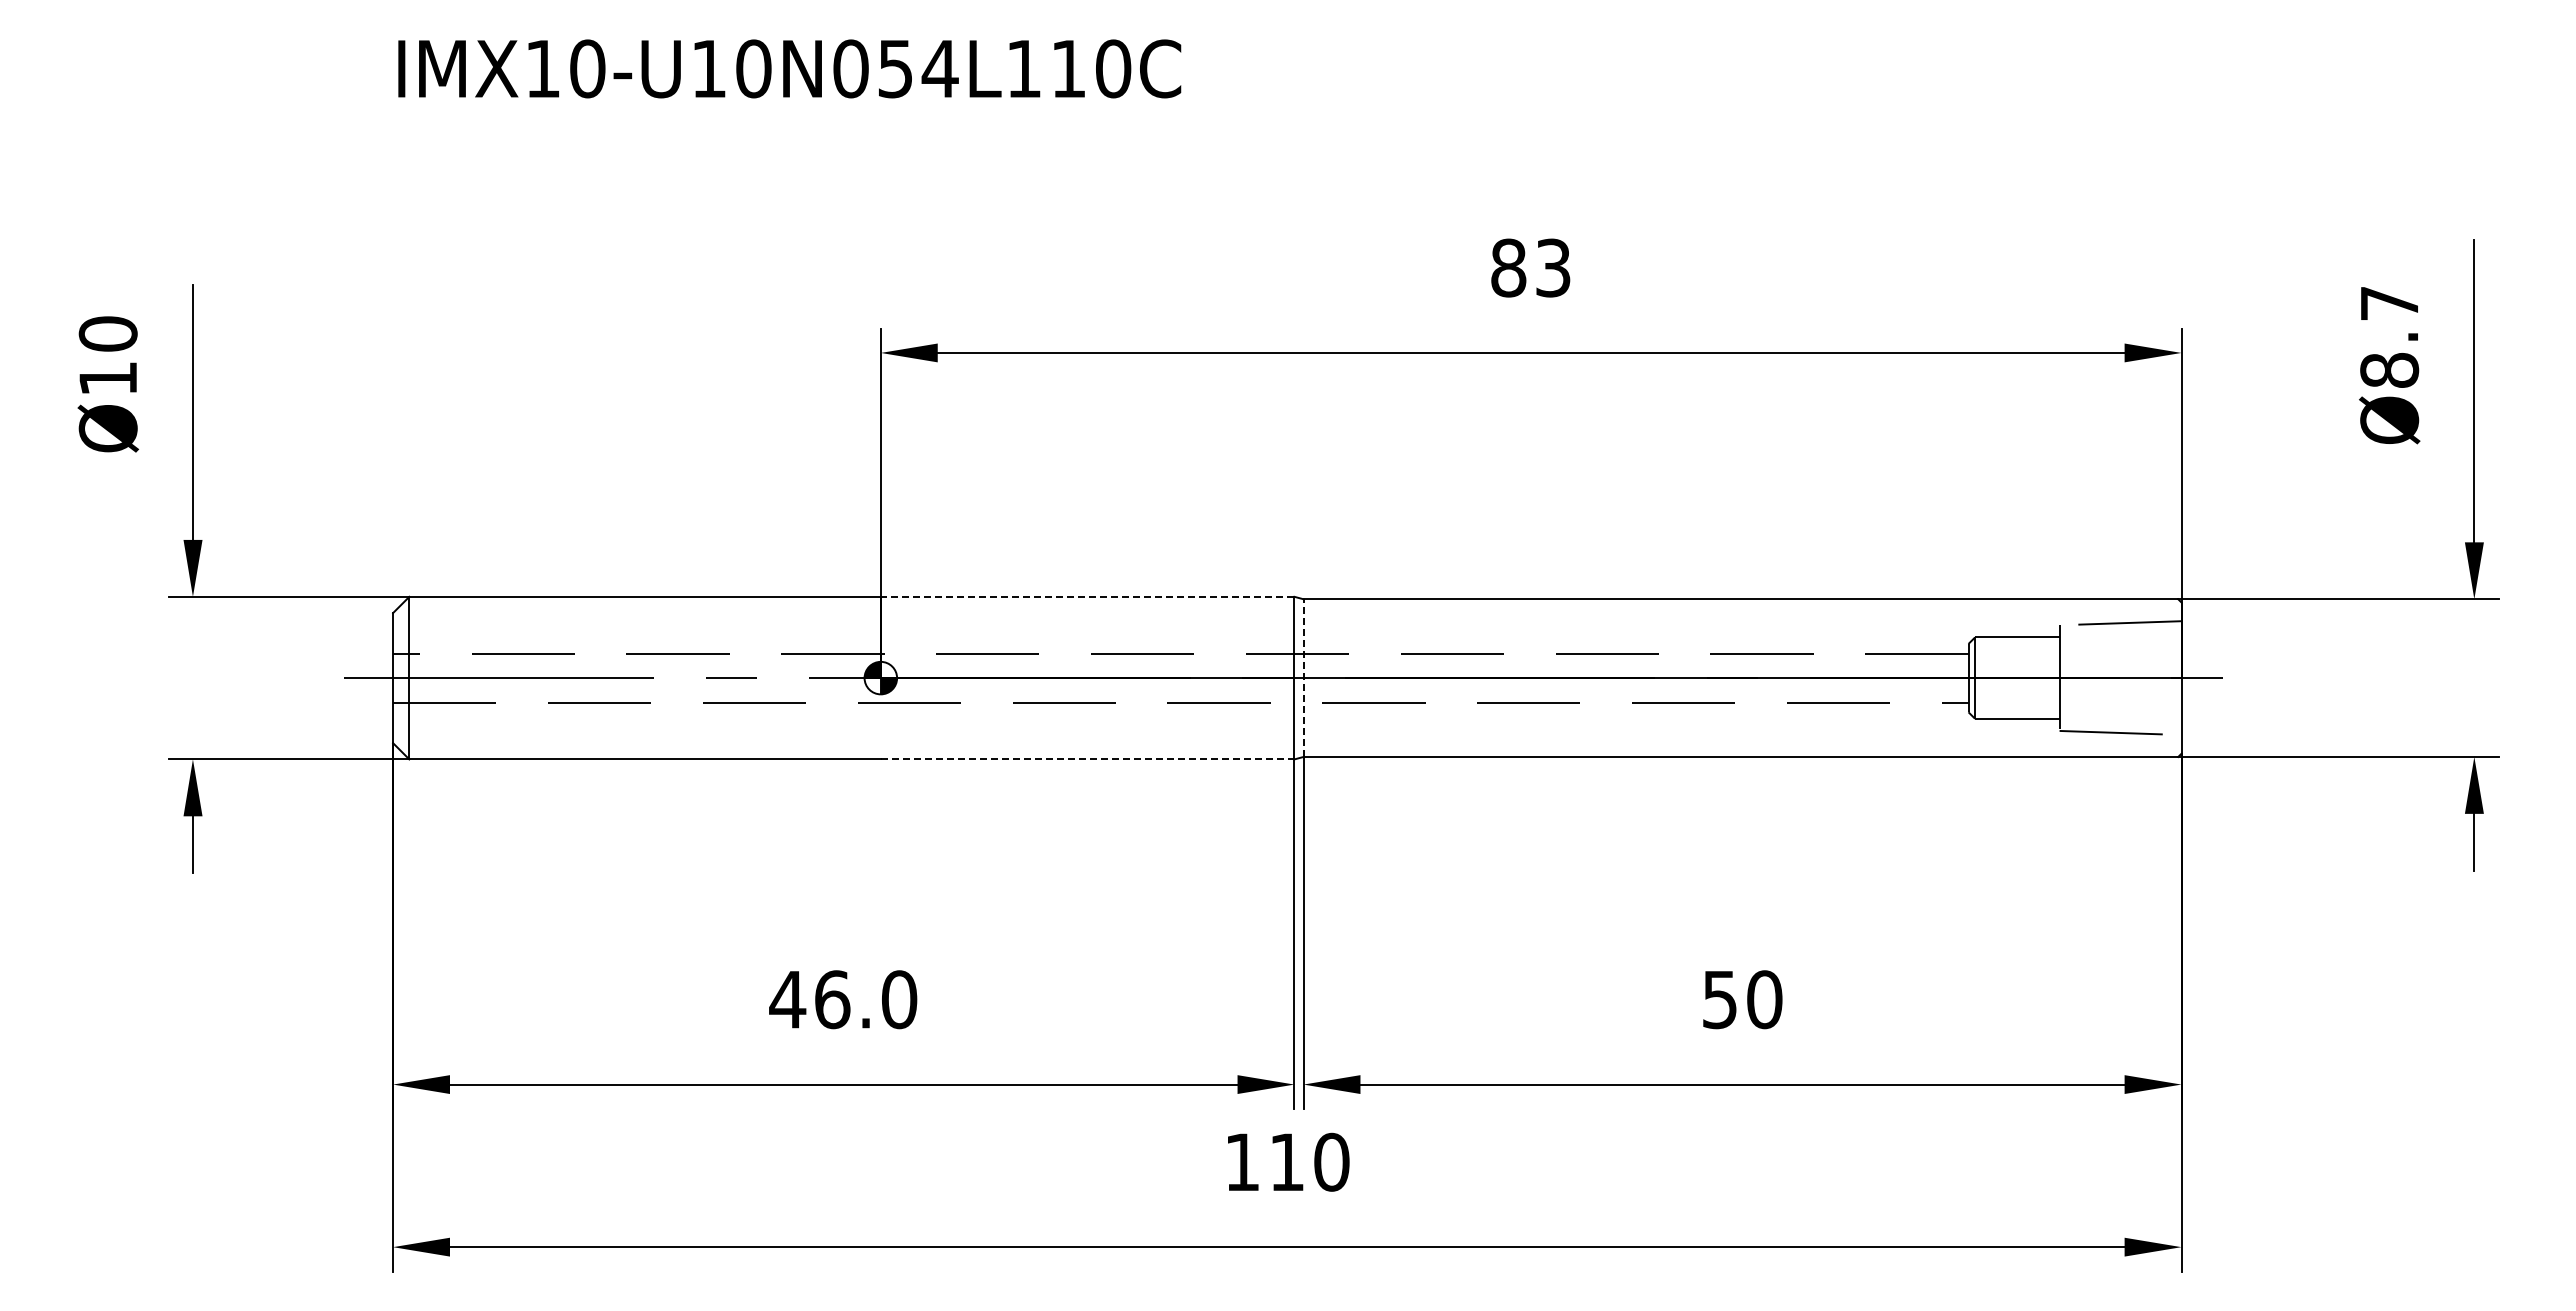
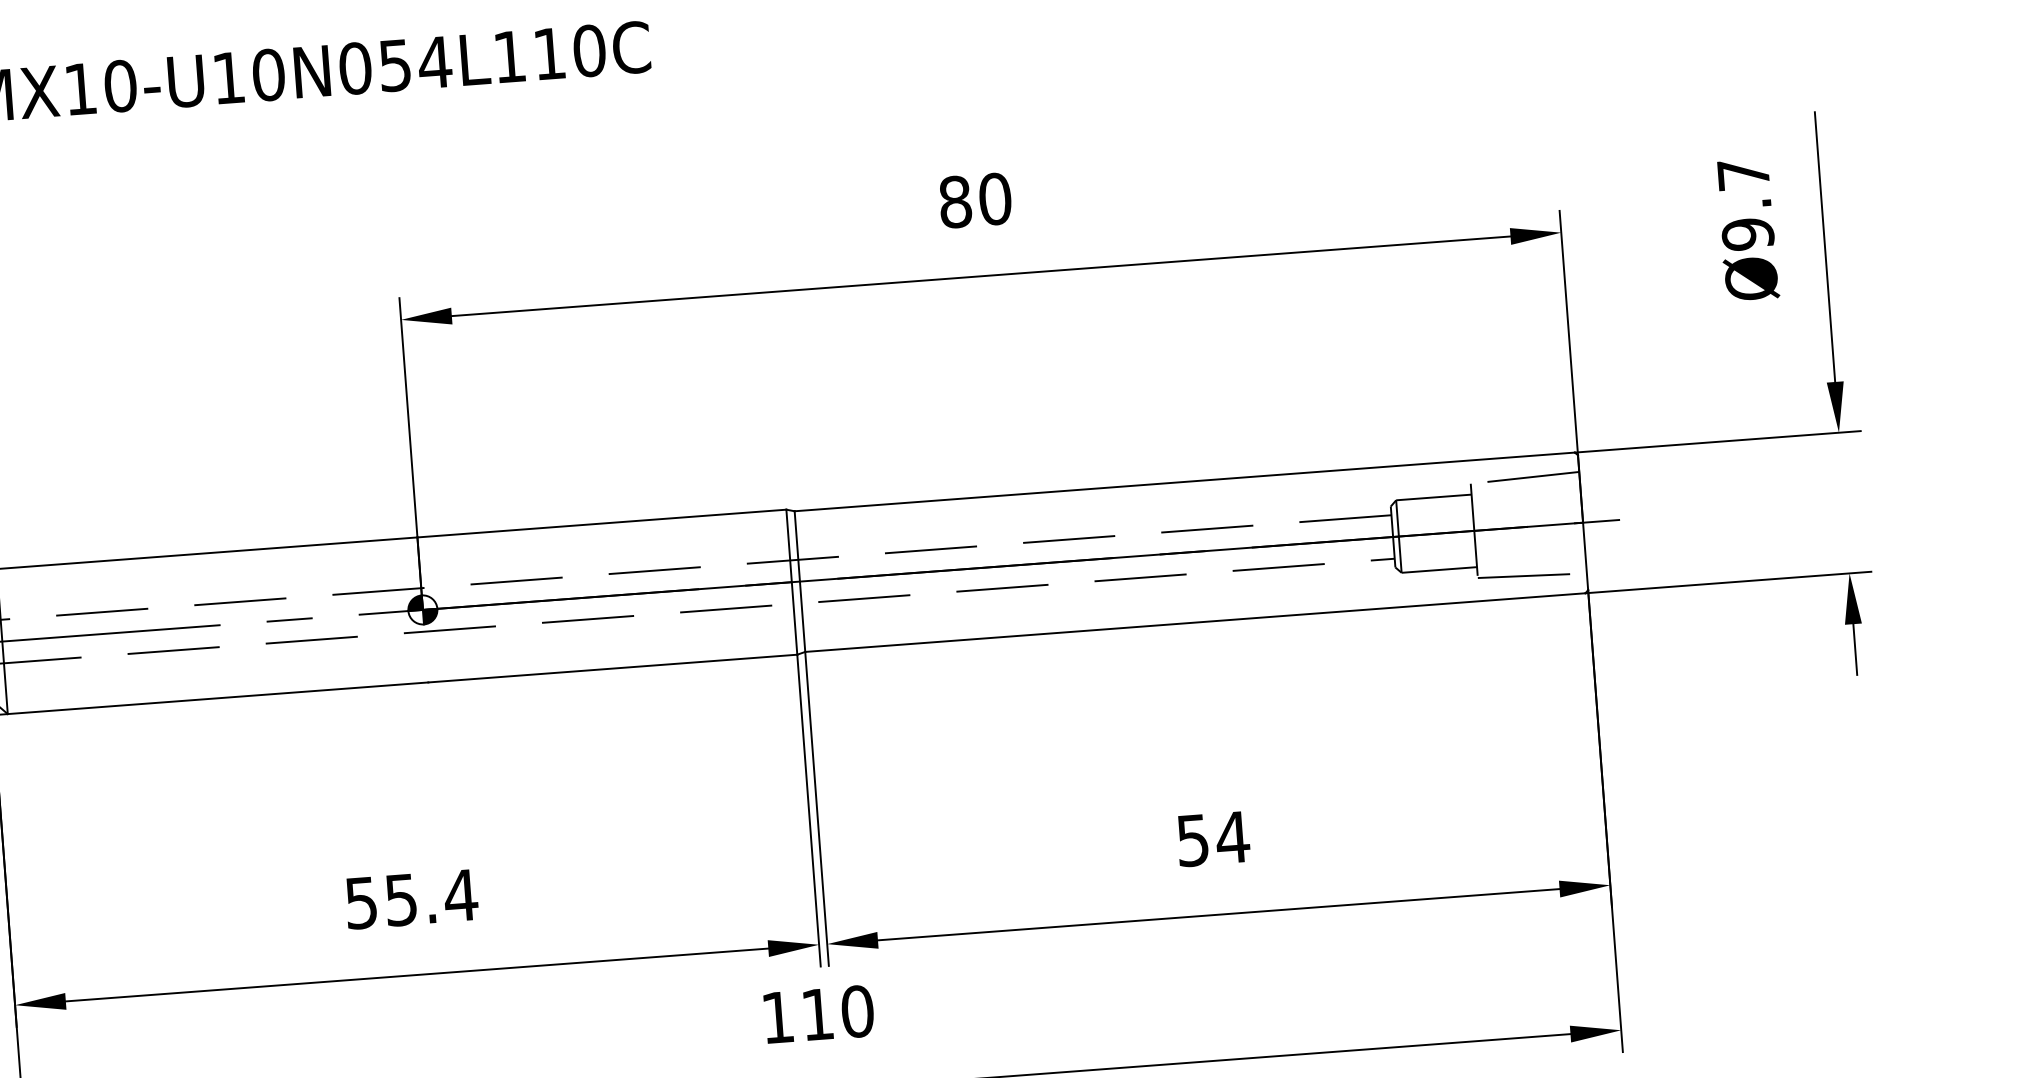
text: (1553, 267) -> (995, 198), 83 -> 80
text: (2389, 370) -> (1747, 234), Ø8.7 -> Ø9.7
line: (1087, 596) -> (601, 523), dashed -> solid
line: (1303, 678) -> (799, 581), dashed -> solid
line: (1087, 759) -> (612, 668), dashed -> solid
text: (843, 999) -> (411, 899), 46.0 -> 55.4
text: (1764, 999) -> (1232, 837), 50 -> 54

